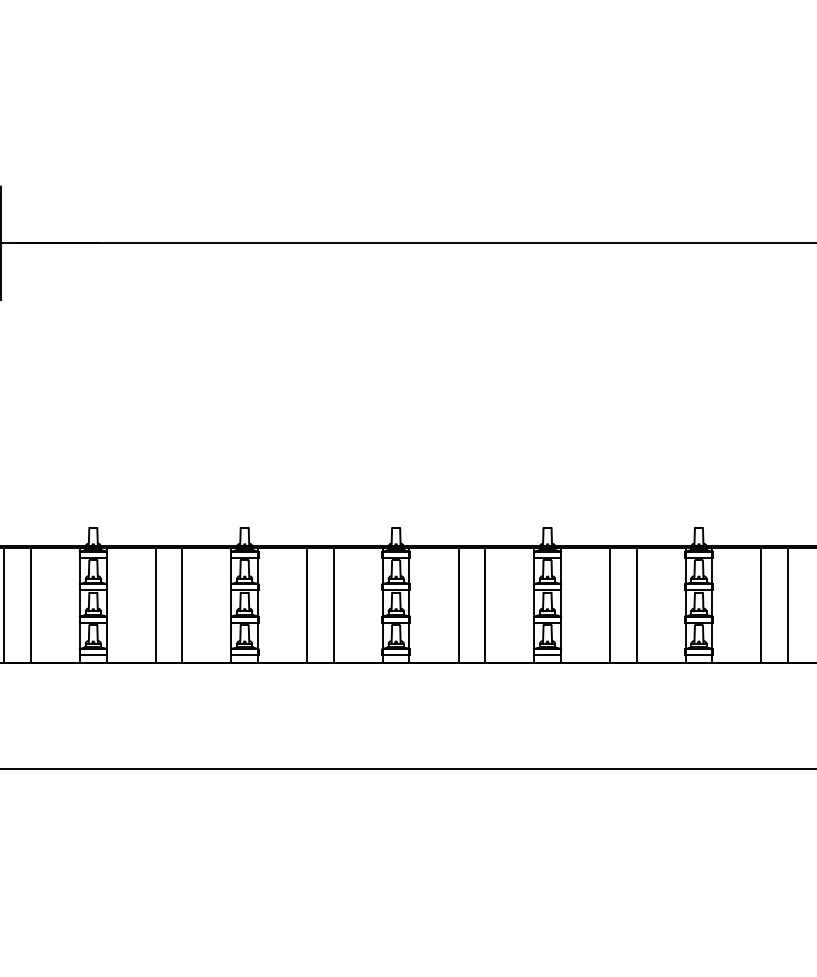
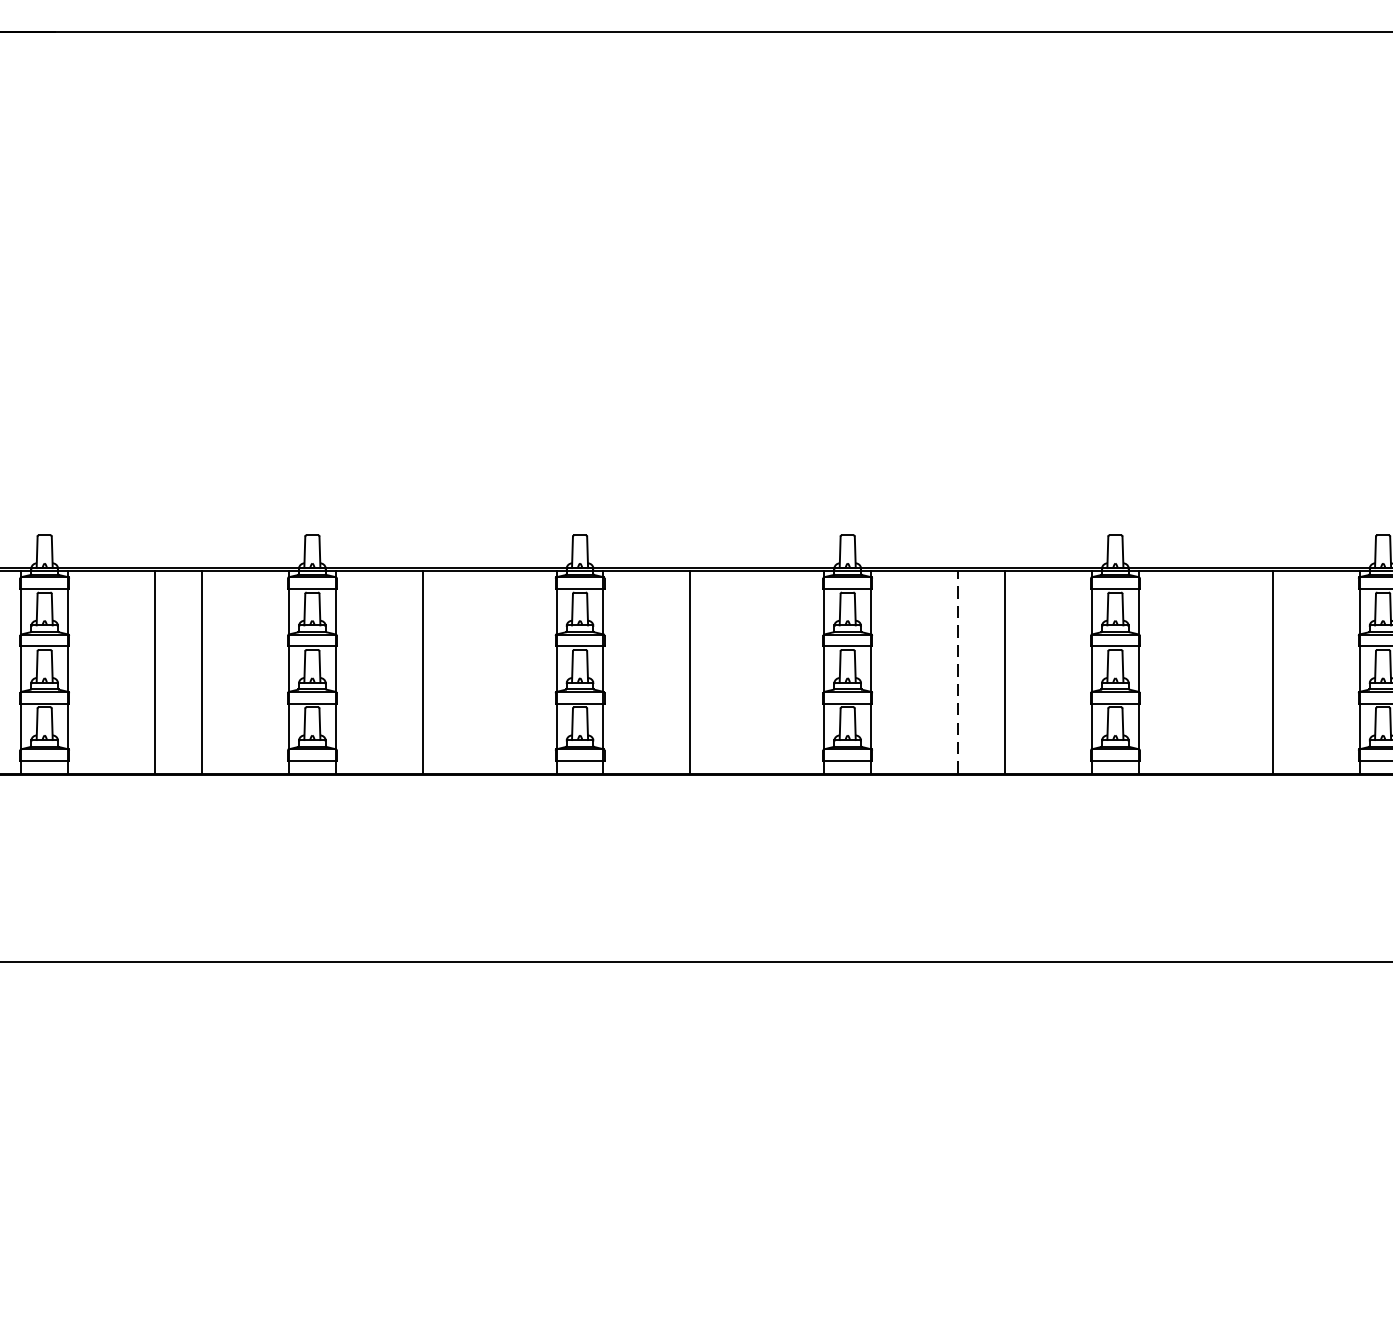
line: (609, 604) -> (957, 670), solid -> dashed
line: (333, 605) -> (469, 672), removed
line: (485, 605) -> (738, 672), removed
line: (761, 605) -> (1225, 672), removed

